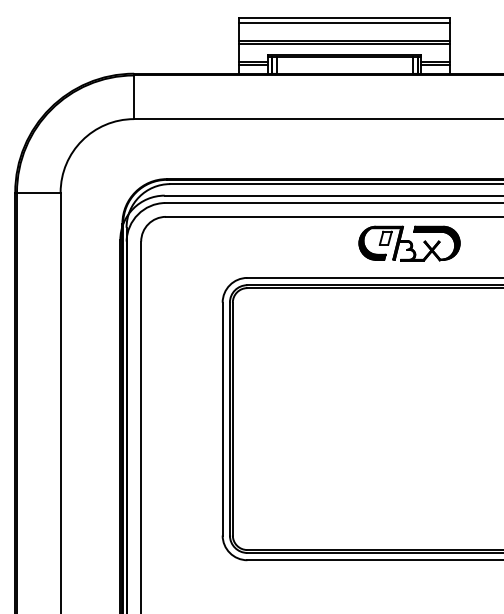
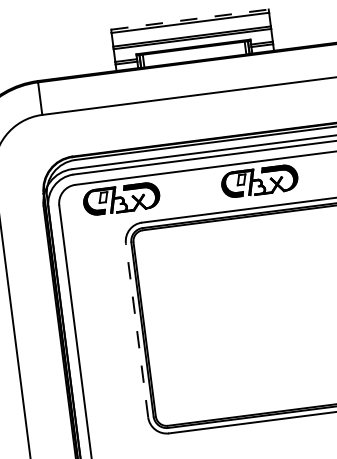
line: (344, 18) -> (189, 19), solid -> dashed
part: (224, 243) -> (121, 199), added
line: (222, 418) -> (136, 329), solid -> dashed

